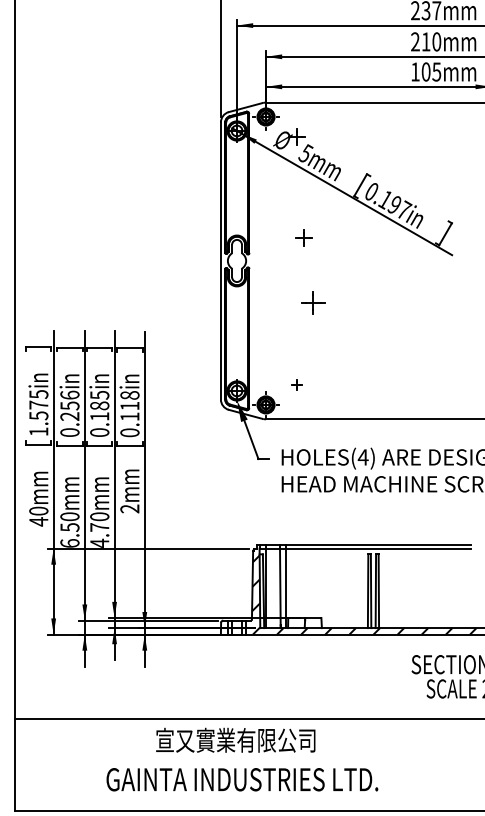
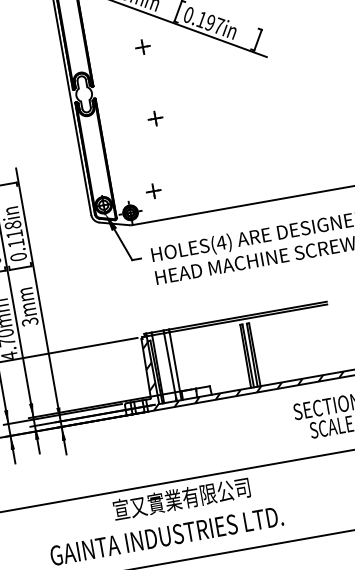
part: (303, 237) -> (142, 46), moved
part: (312, 302) -> (154, 118), size x0.71
part: (296, 384) -> (153, 190), size x1.67
text: (129, 508) -> (29, 321), 2mm -> 3mm
text: (235, 739) -> (181, 498), moved

